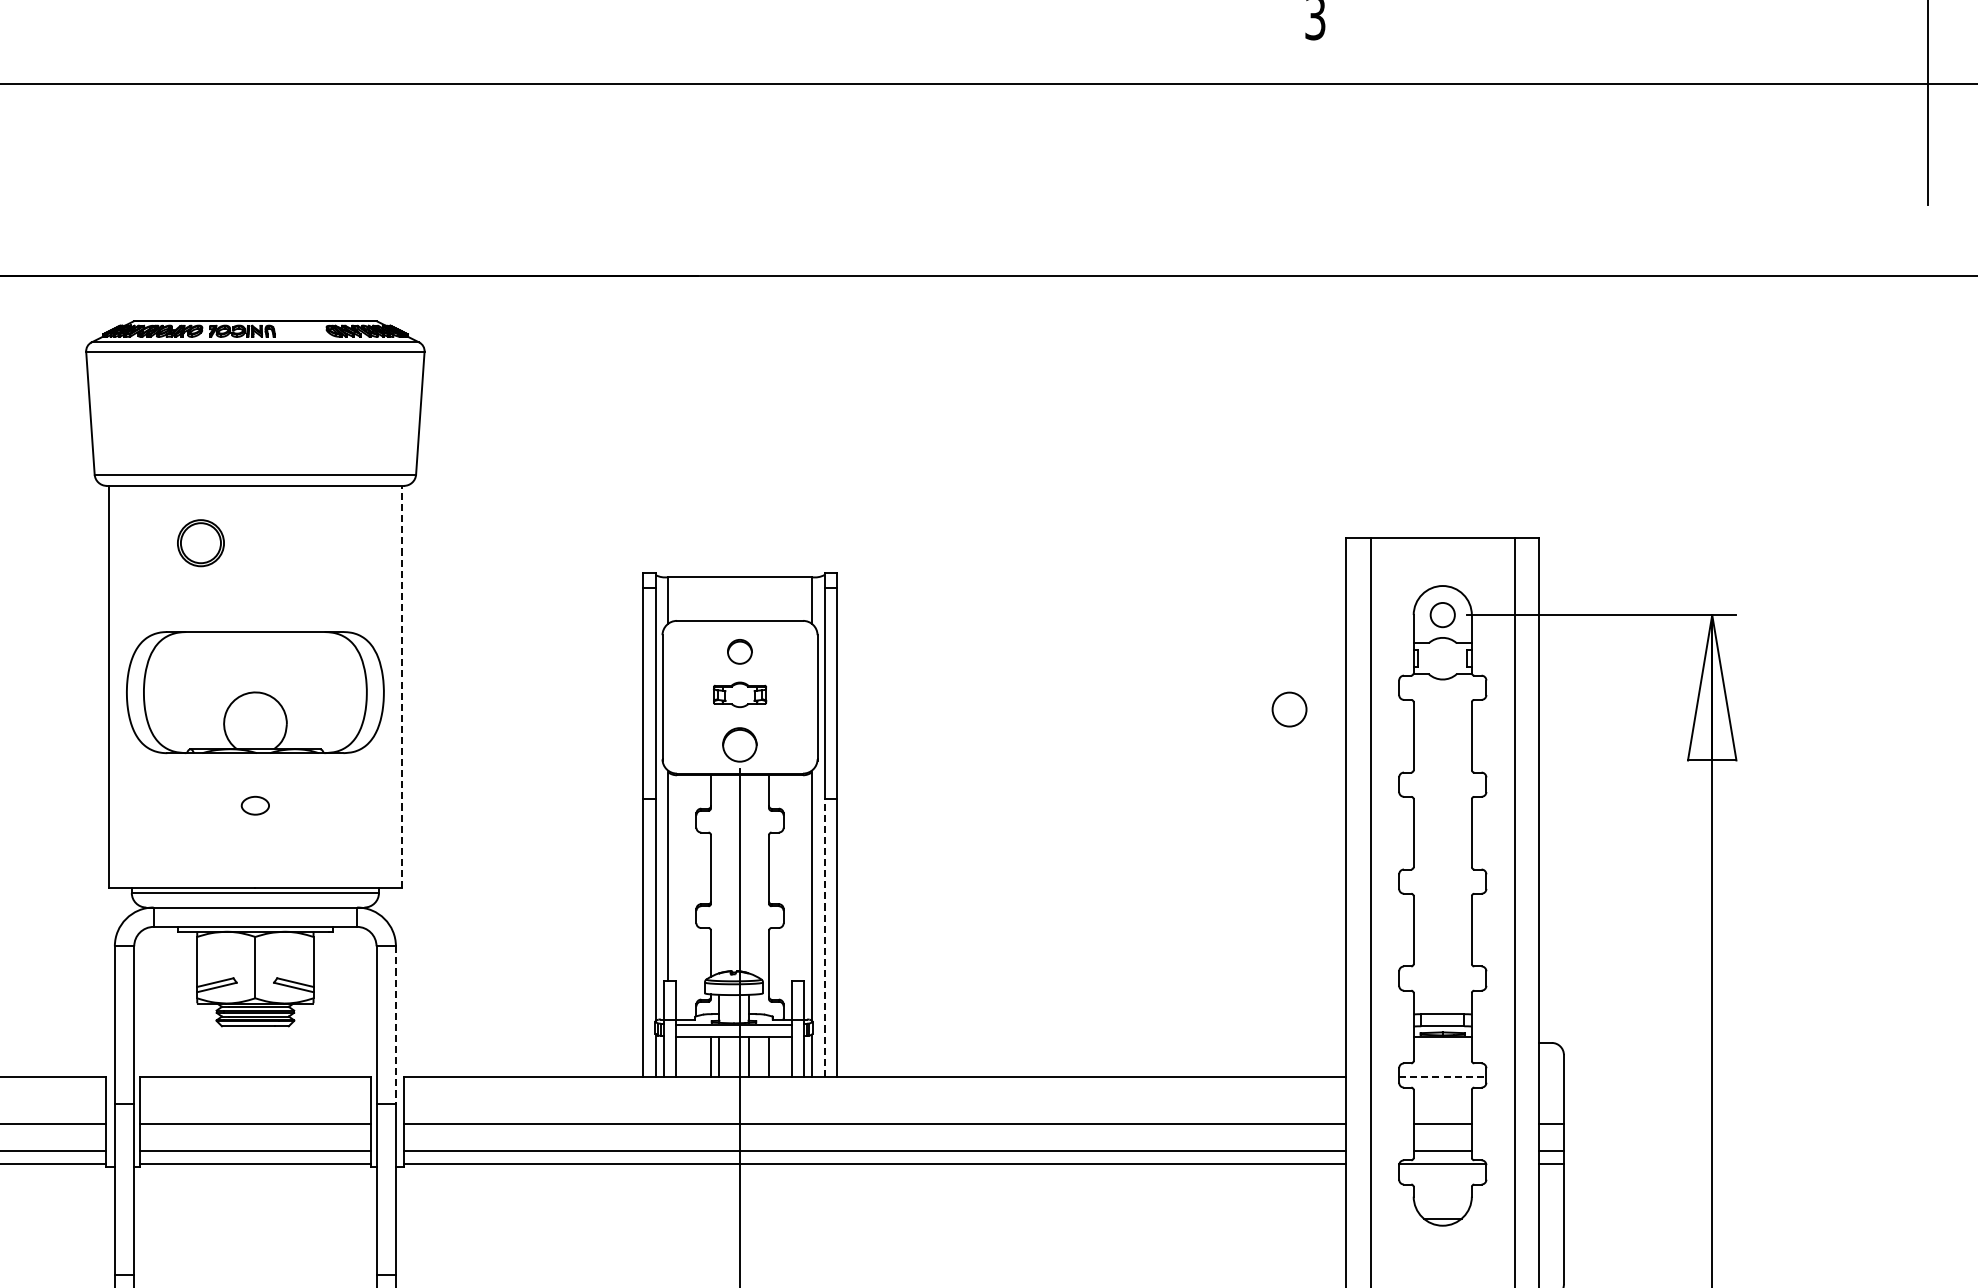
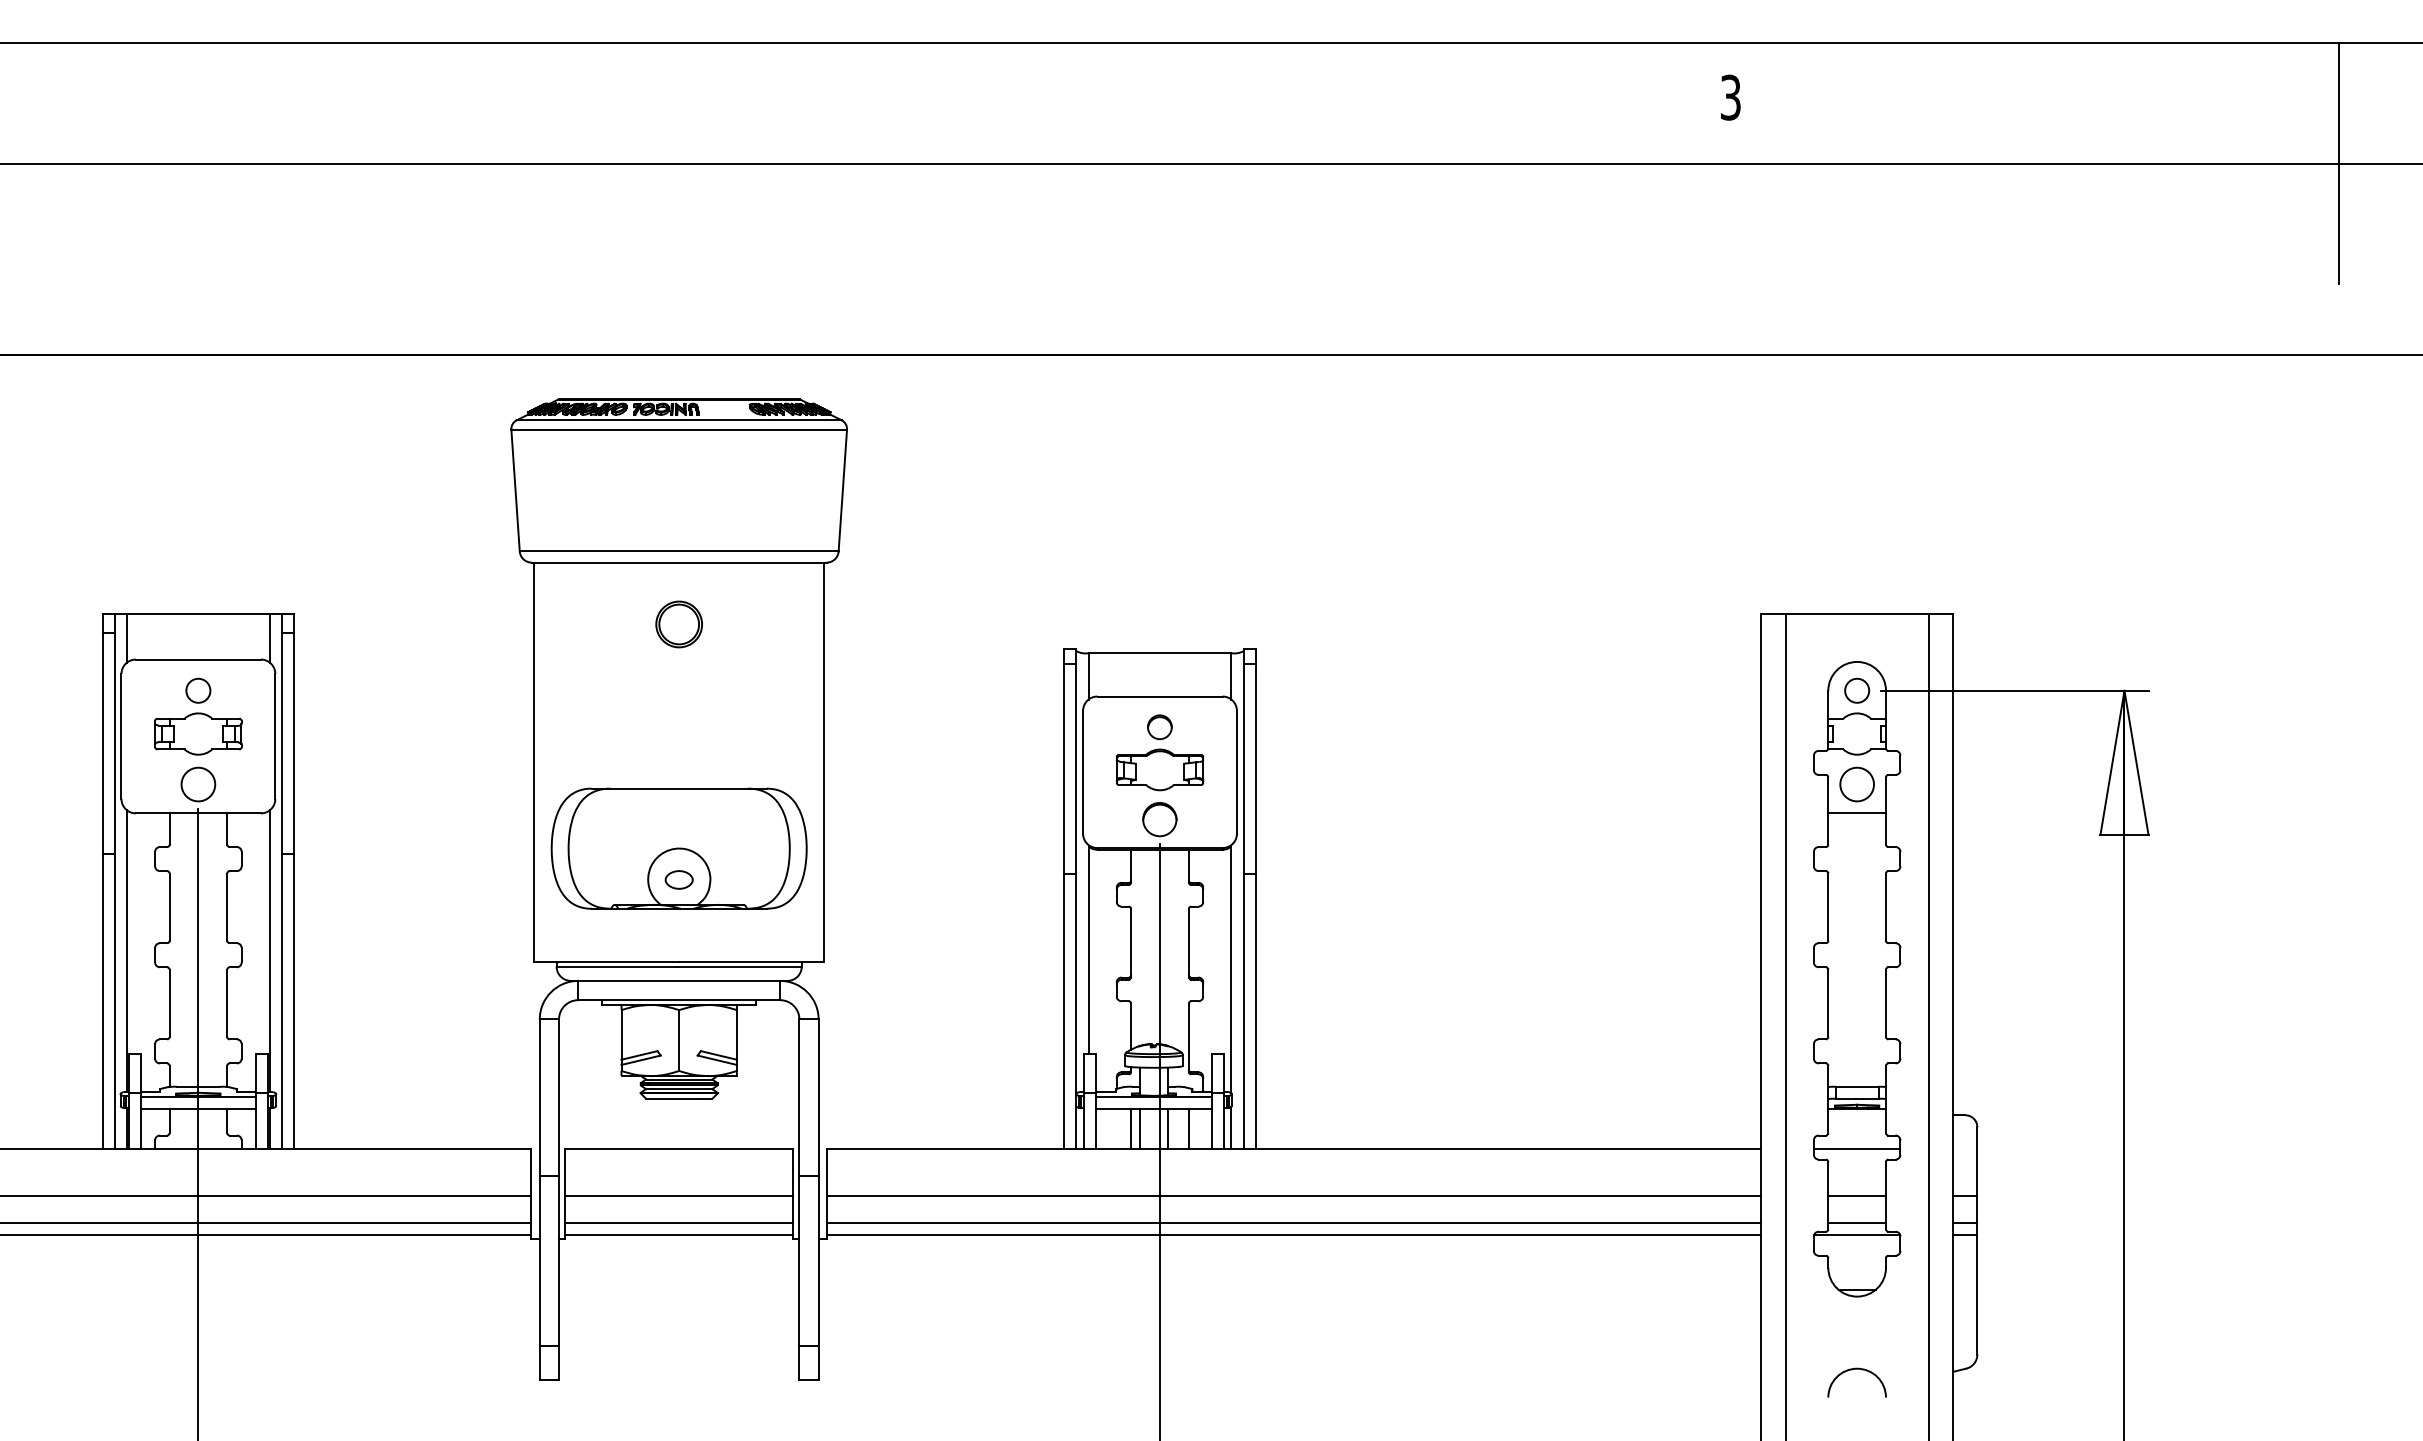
part: (200, 543) -> (678, 624), moved
line: (401, 687) -> (824, 762), dashed -> solid
part: (254, 692) -> (678, 848), moved
part: (739, 694) -> (1159, 769), size x1.67
circle: (1288, 709) -> (1856, 784), moved
line: (1443, 738) -> (1857, 813), added
line: (824, 938) -> (1243, 1011), dashed -> solid
line: (395, 1026) -> (818, 1098), dashed -> solid
line: (1443, 1076) -> (1857, 1148), dashed -> solid

